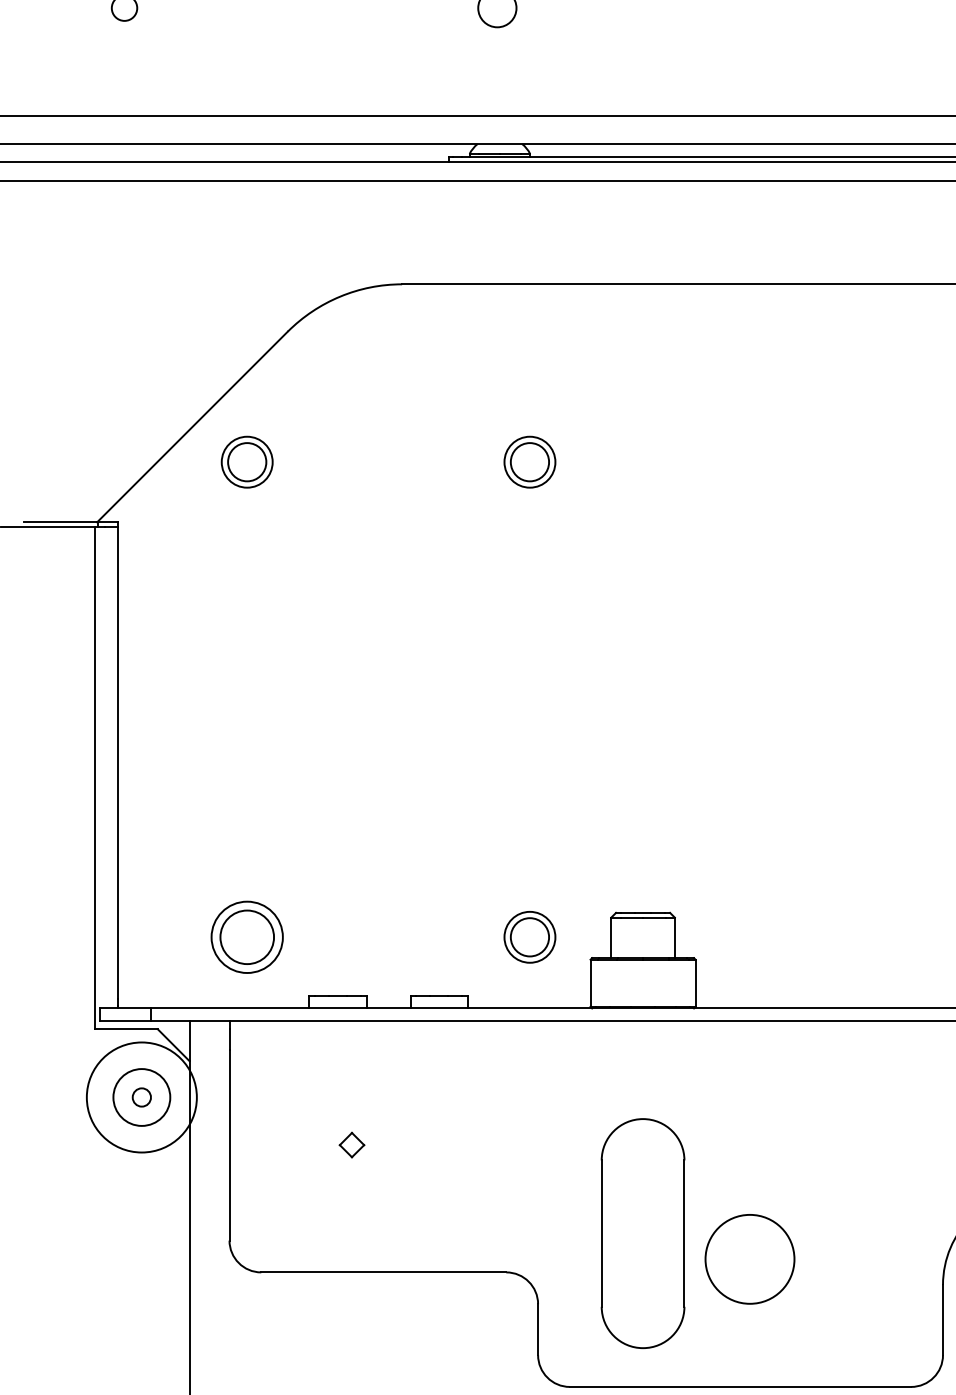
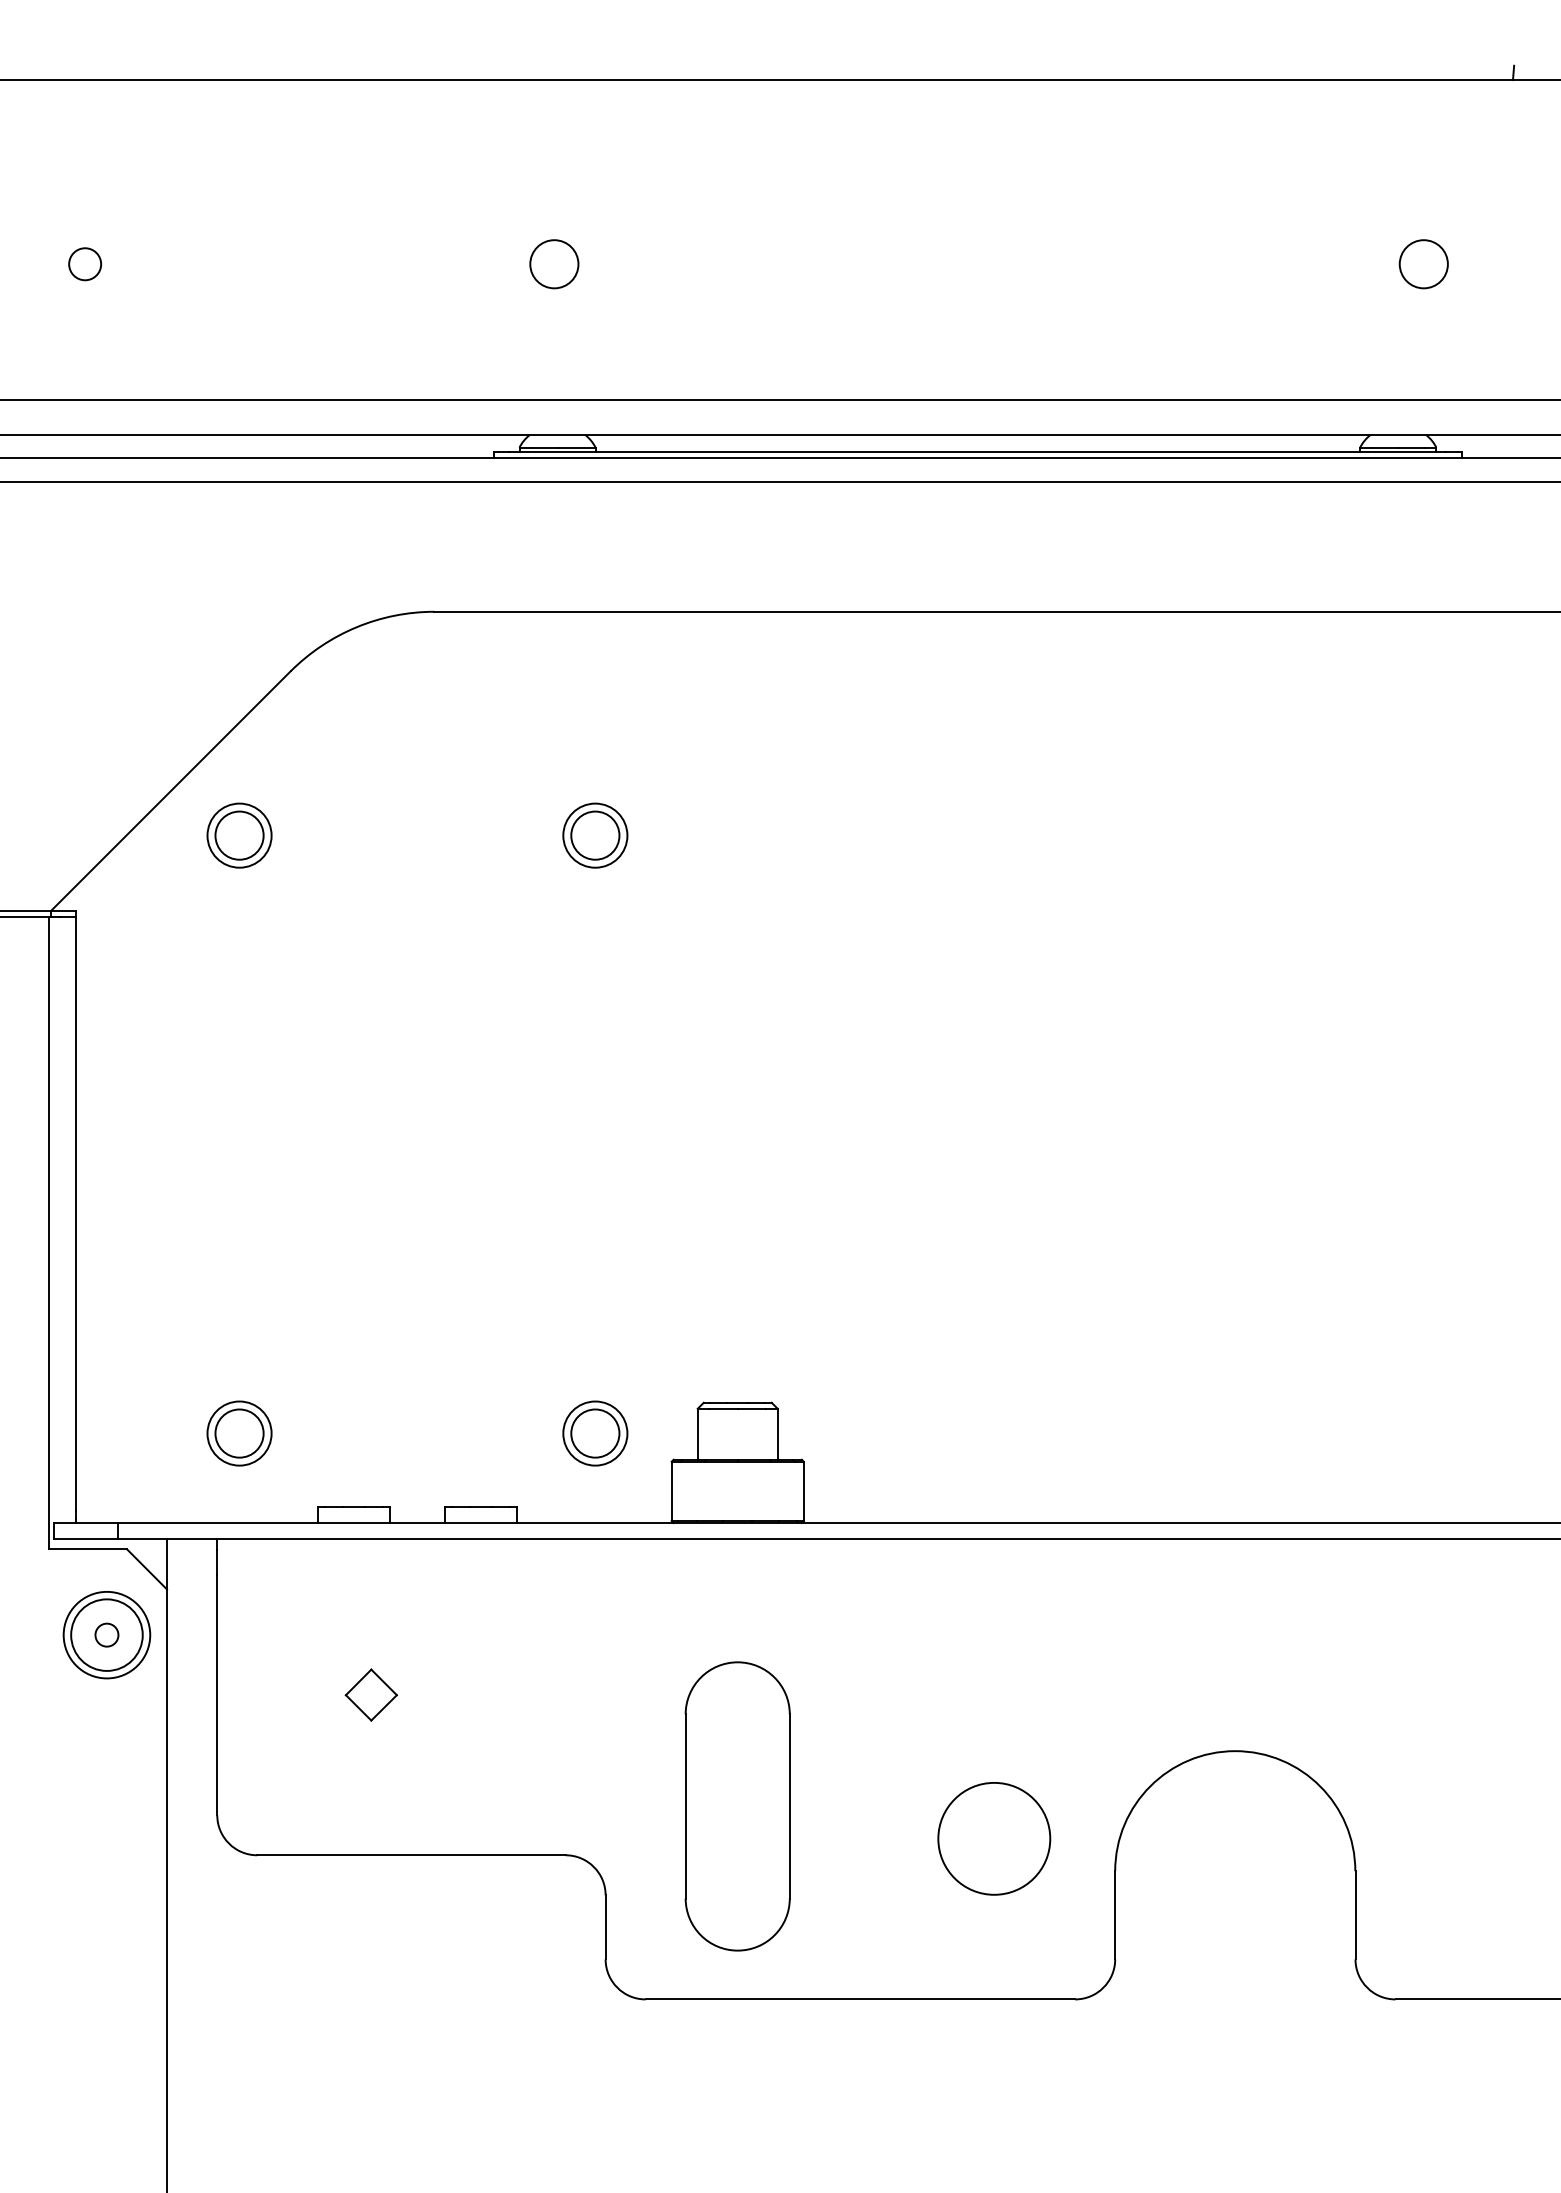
part: (247, 937) -> (239, 1433), size x0.71
circle: (141, 1096) -> (106, 1634), size x0.62
part: (352, 1144) -> (371, 1694), size x1.67
circle: (750, 1259) -> (994, 1838), moved

